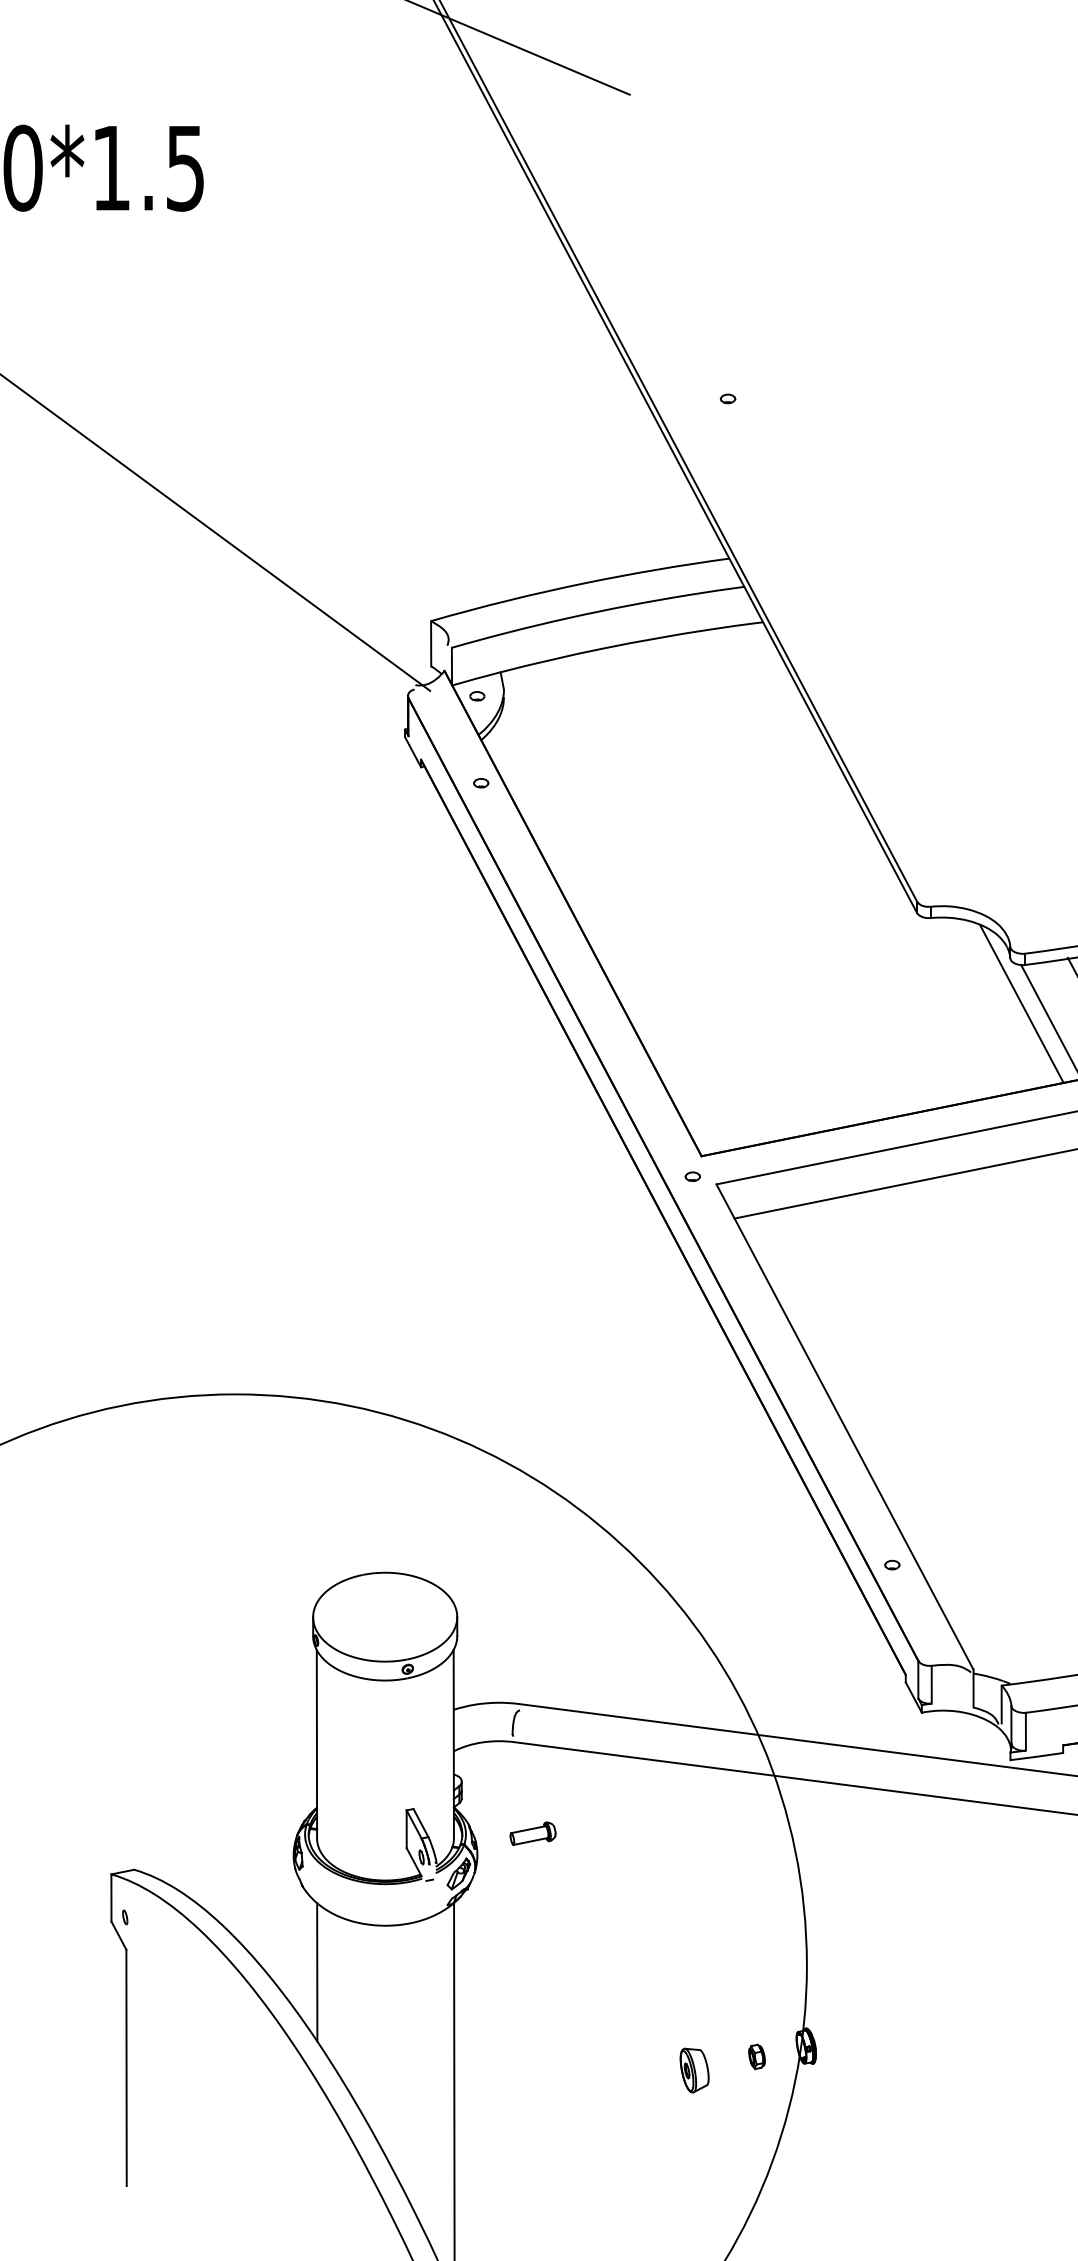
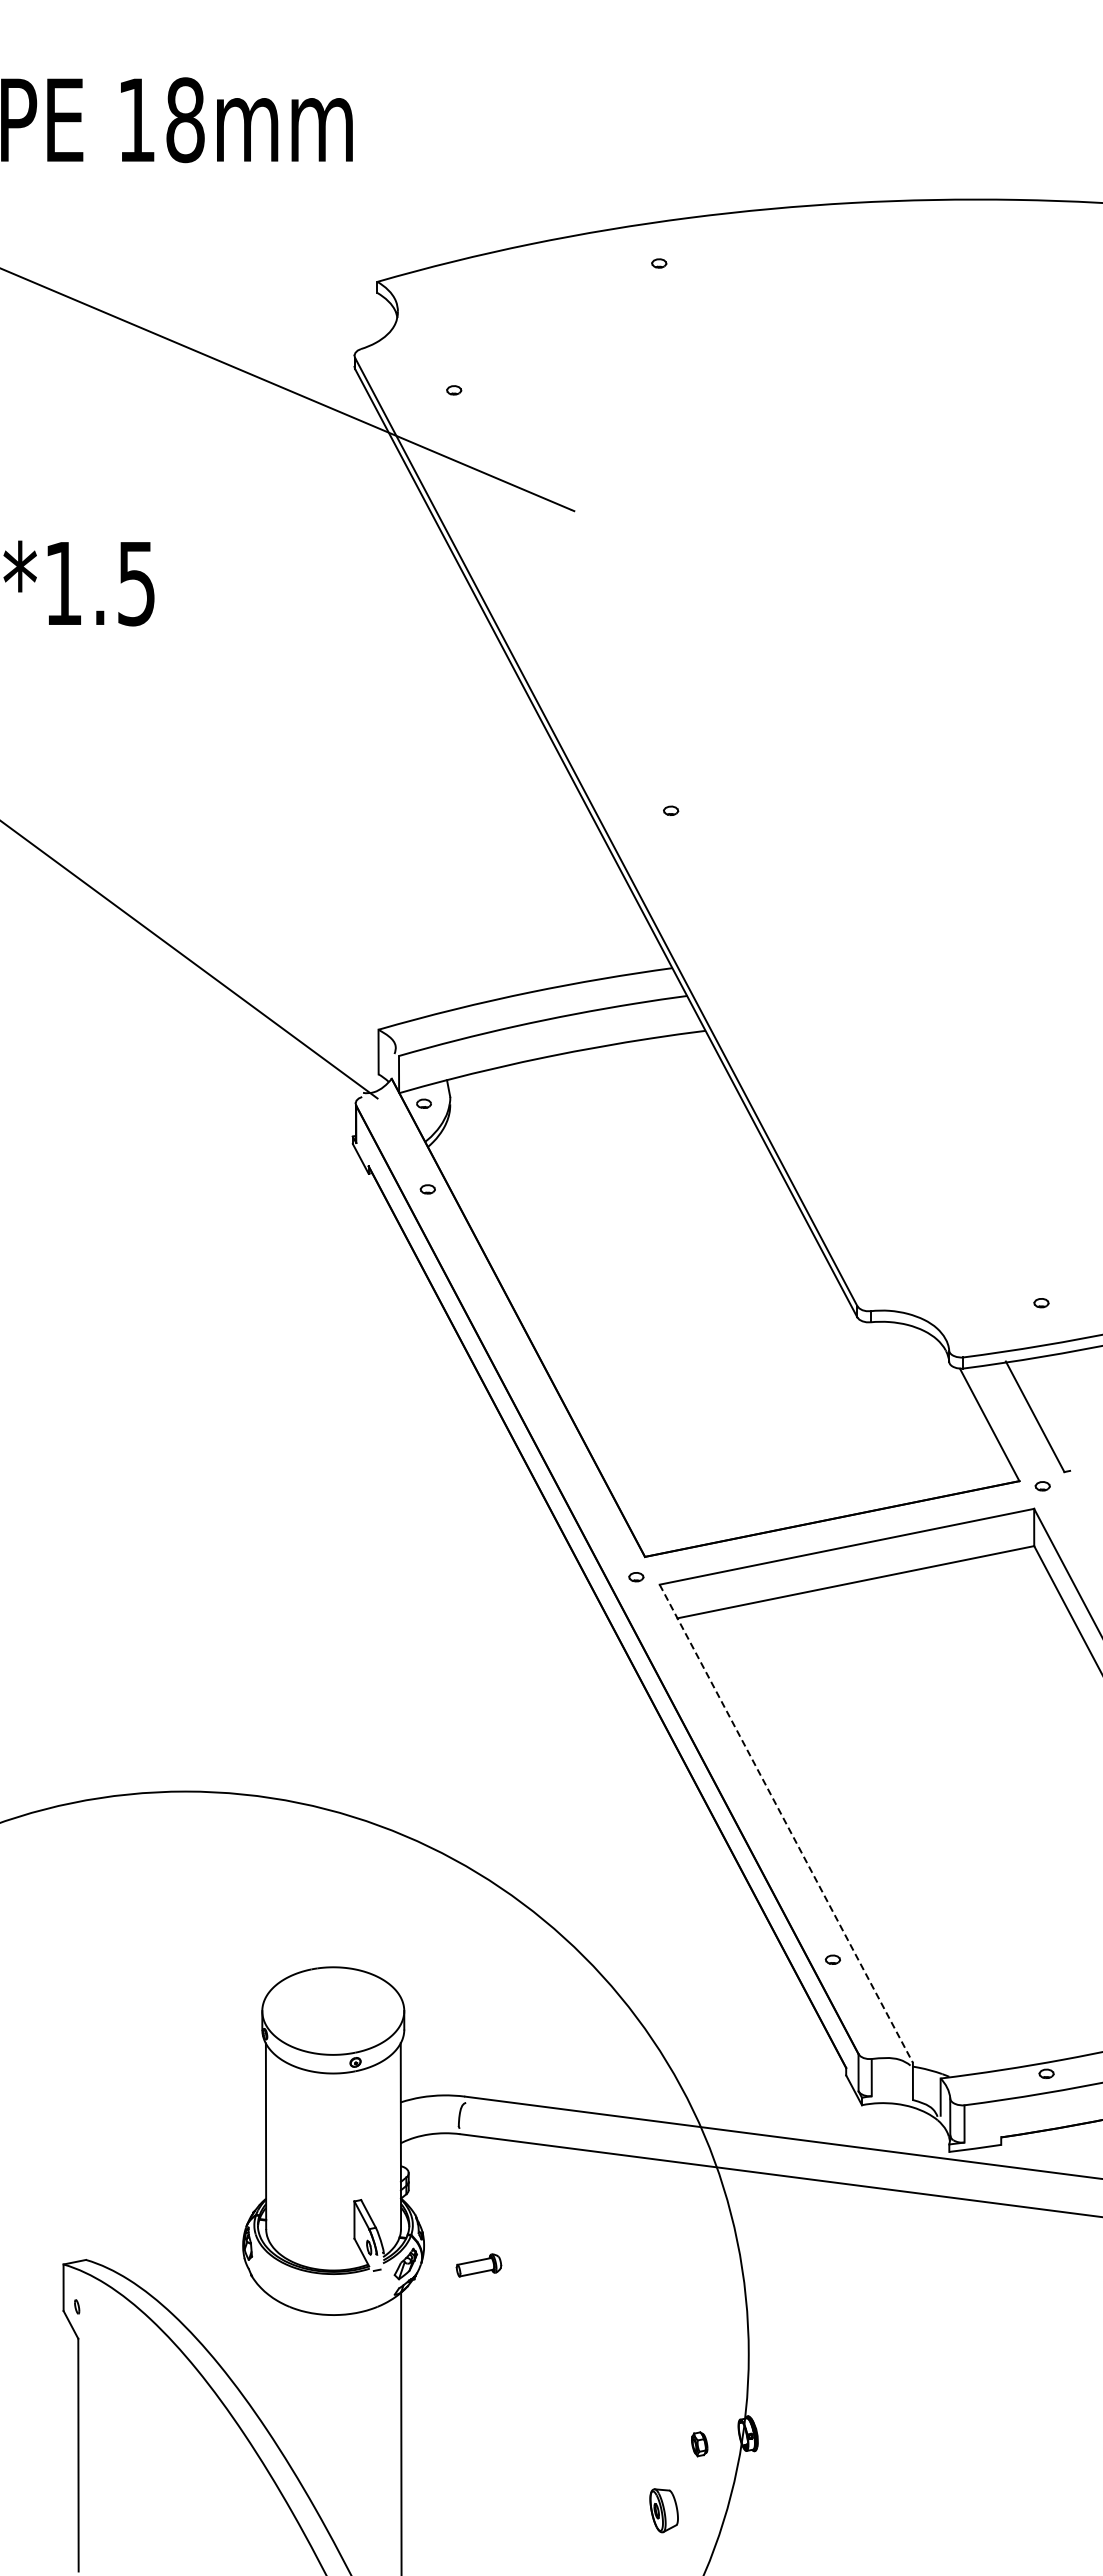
line: (1021, 1003) -> (960, 1406), removed
line: (845, 1426) -> (786, 1823), solid -> dashed
part: (532, 1833) -> (478, 2265), moved
line: (317, 1971) -> (266, 2360), removed
part: (693, 2070) -> (663, 2510), moved

